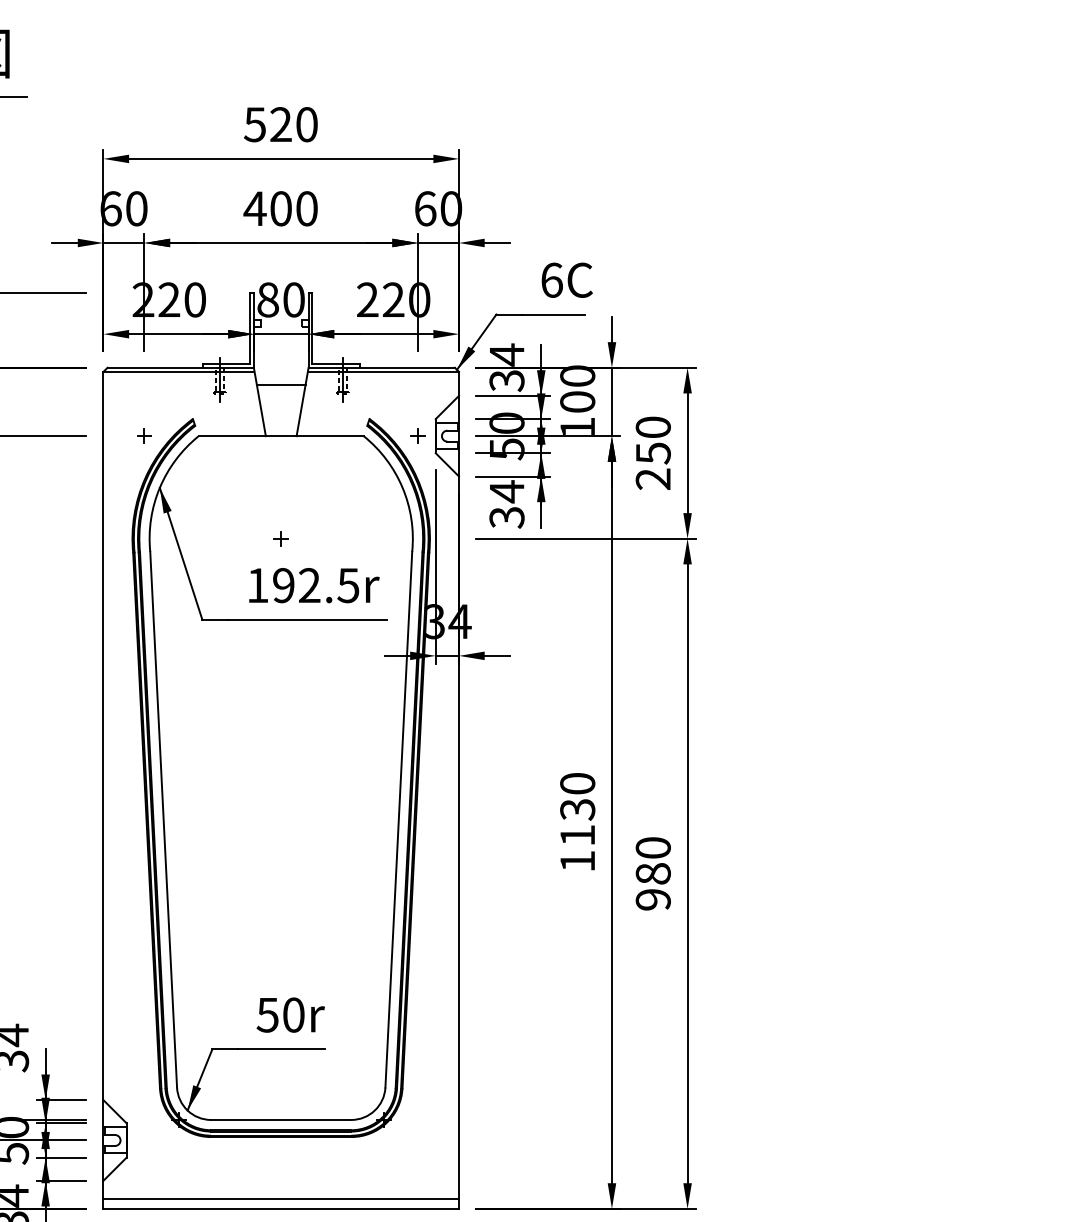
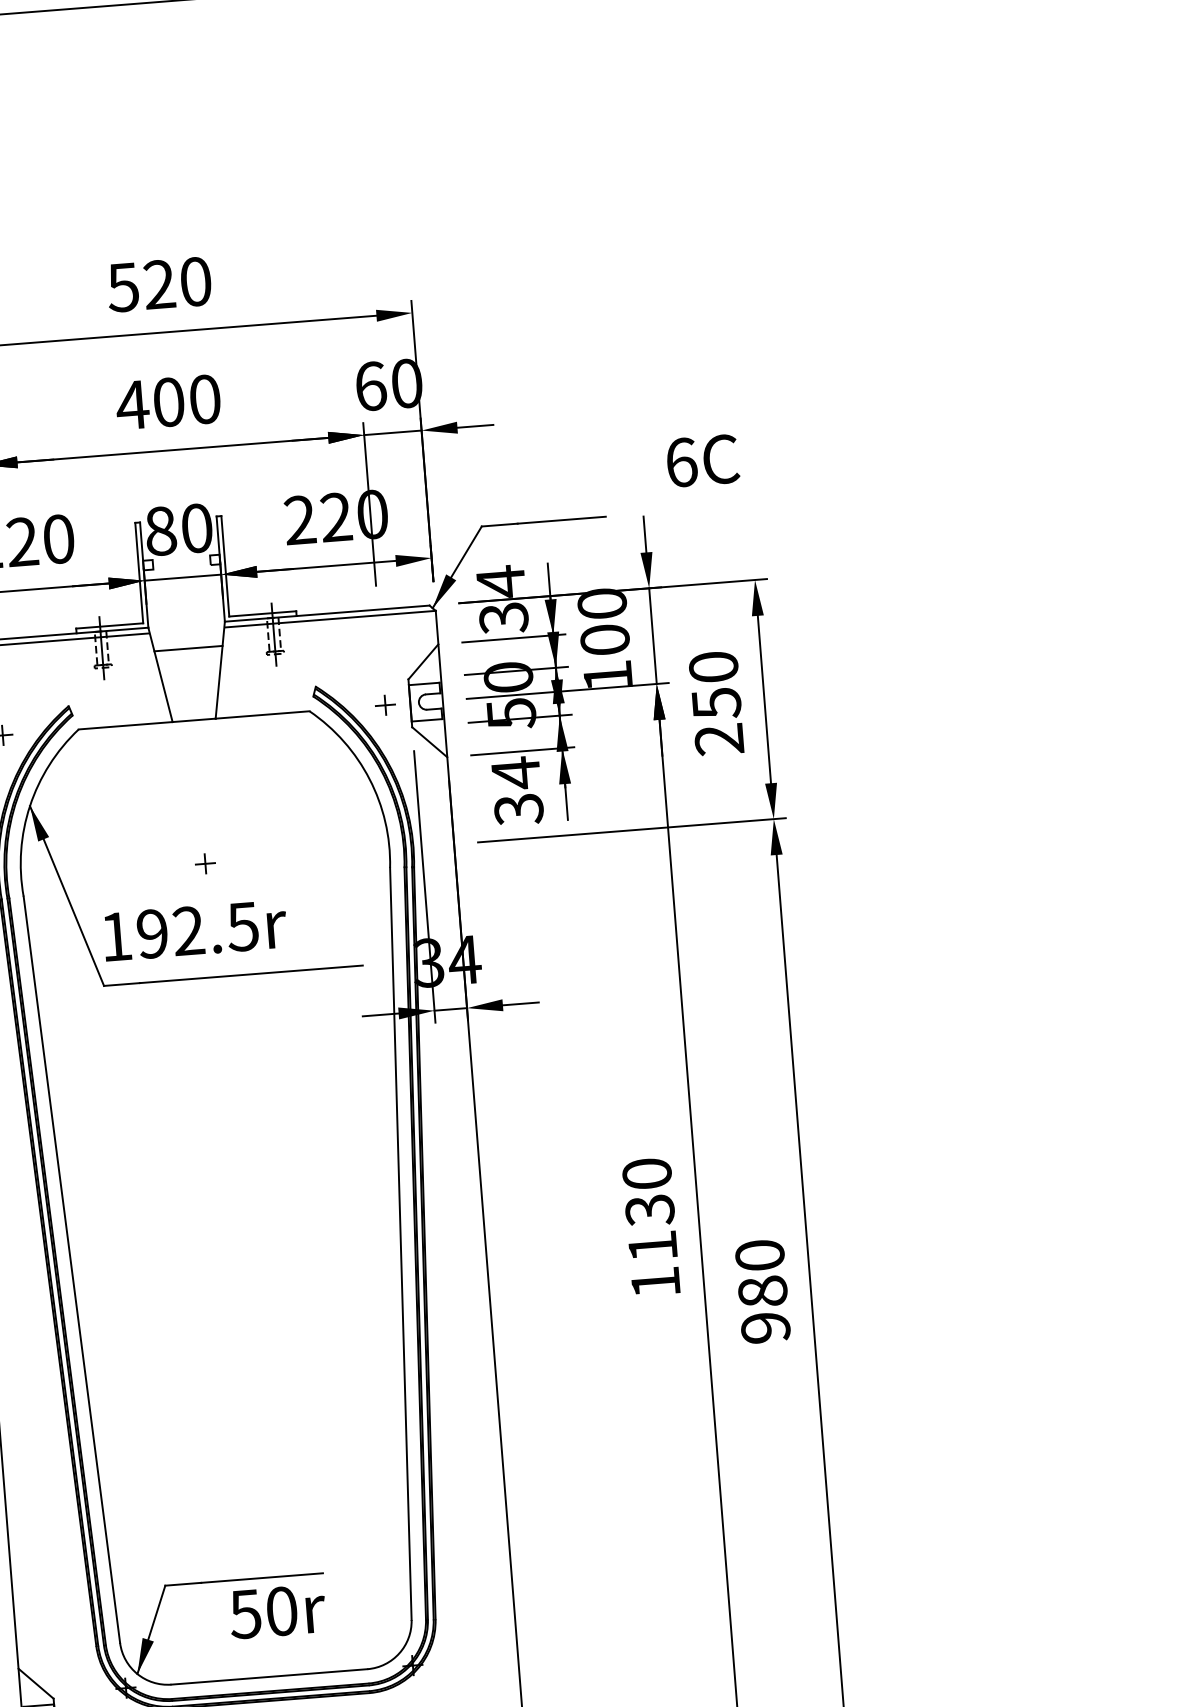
text: (566, 279) -> (701, 459), moved
text: (314, 585) -> (195, 930), moved
text: (290, 1014) -> (277, 1610), moved

